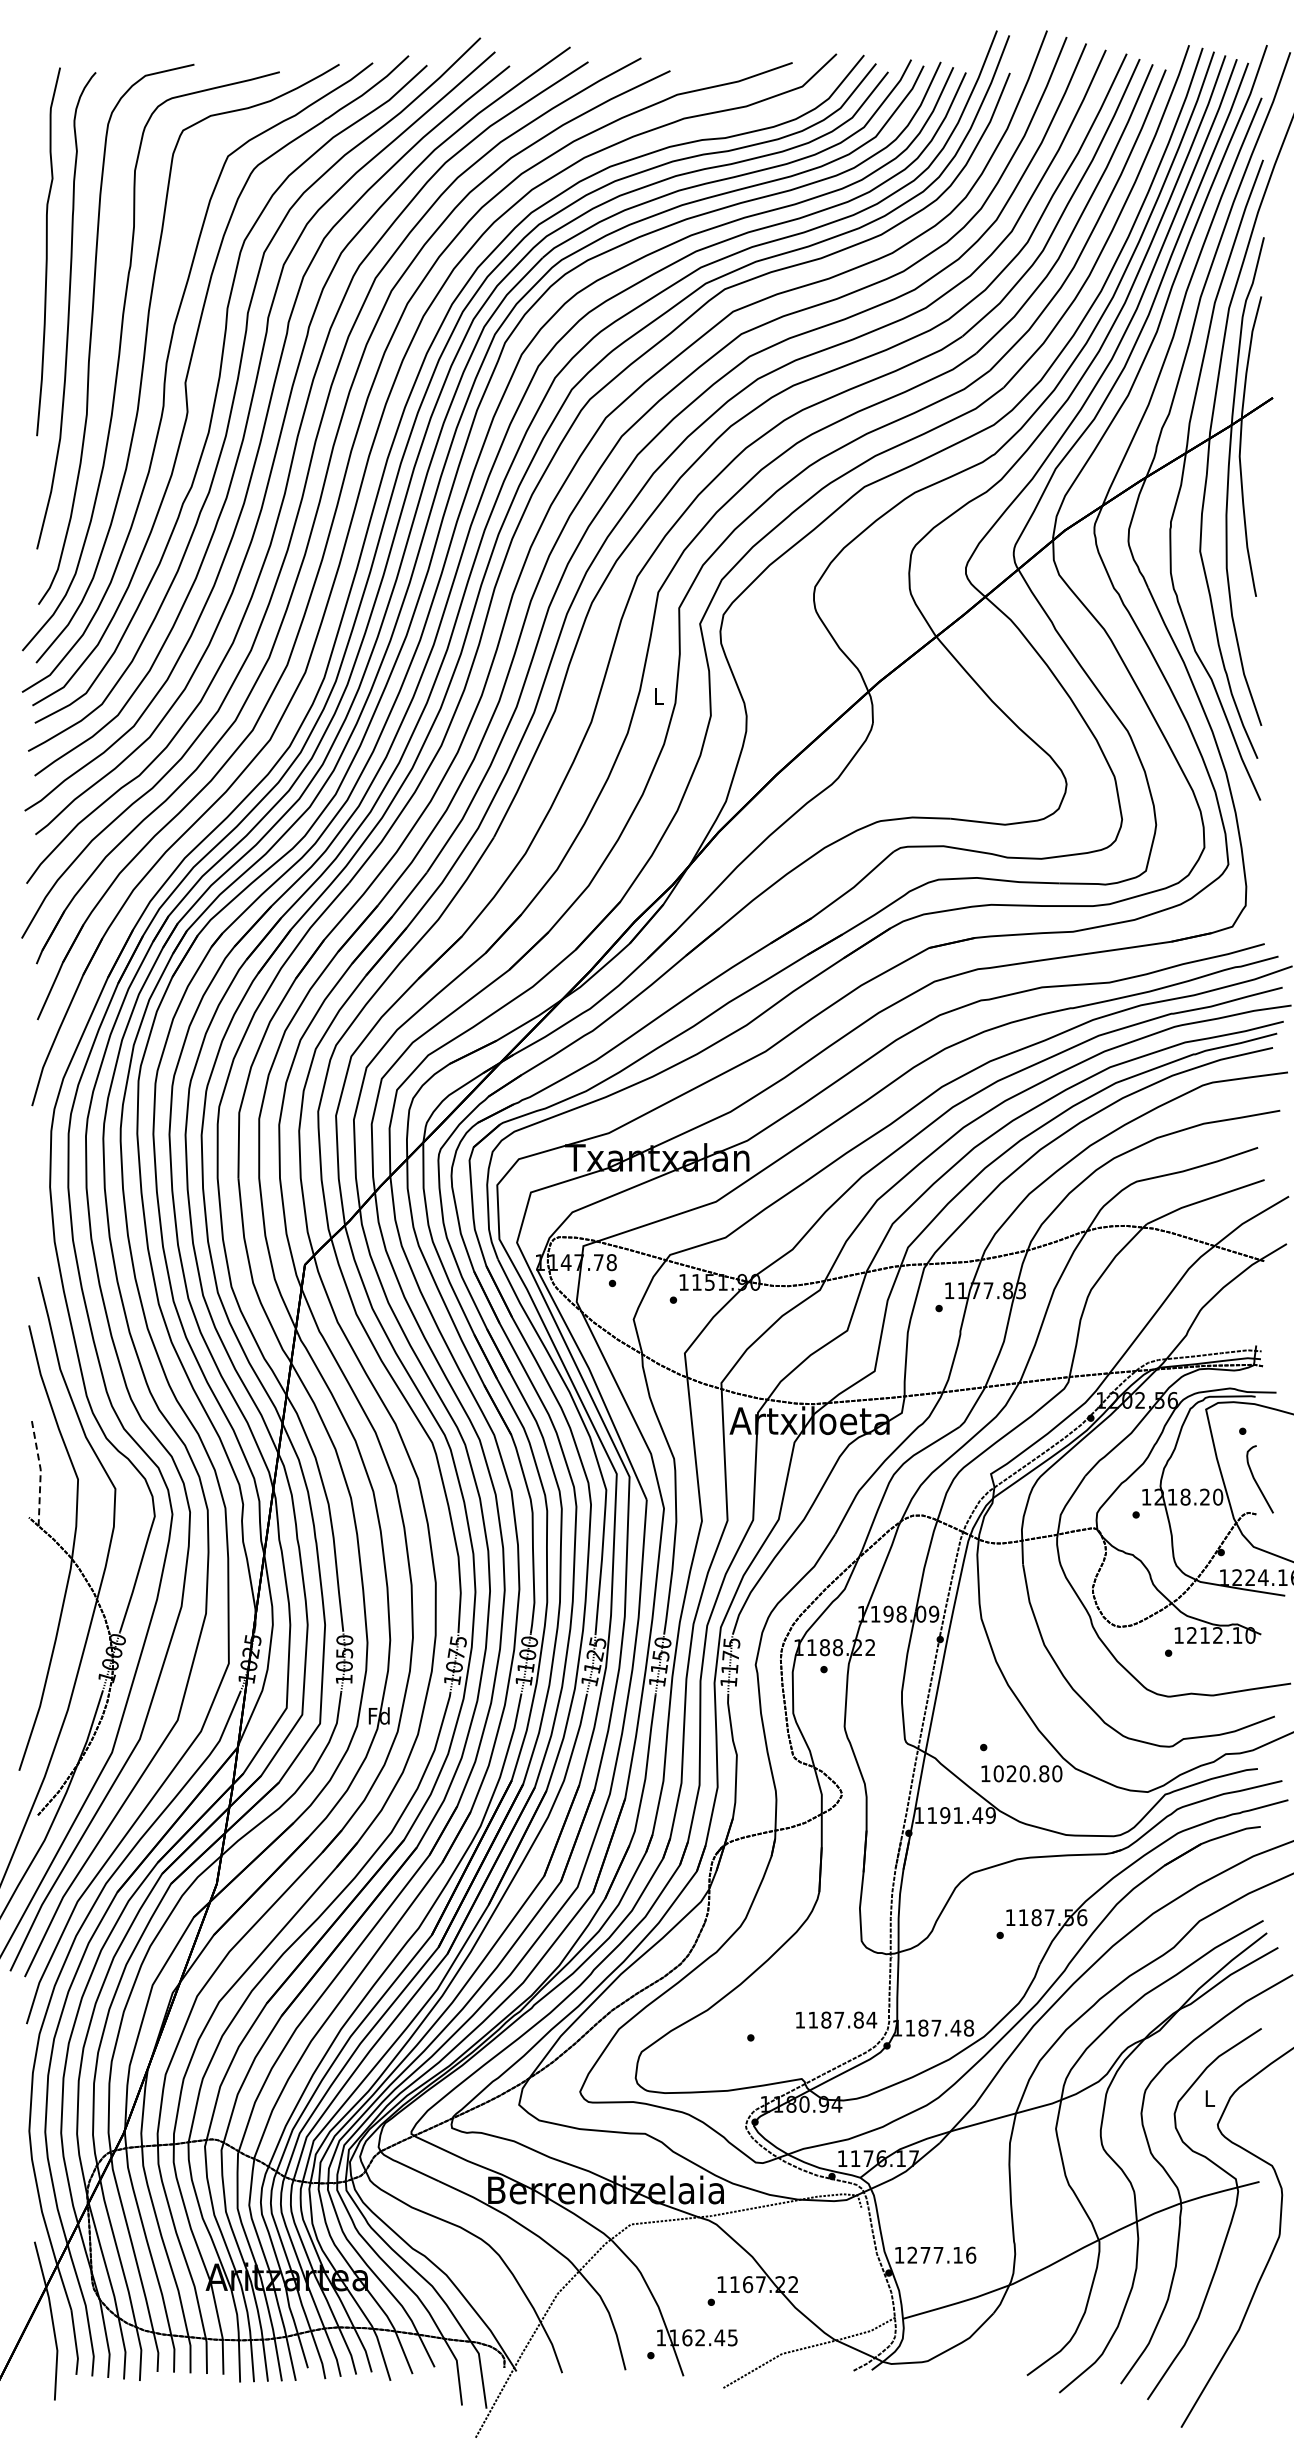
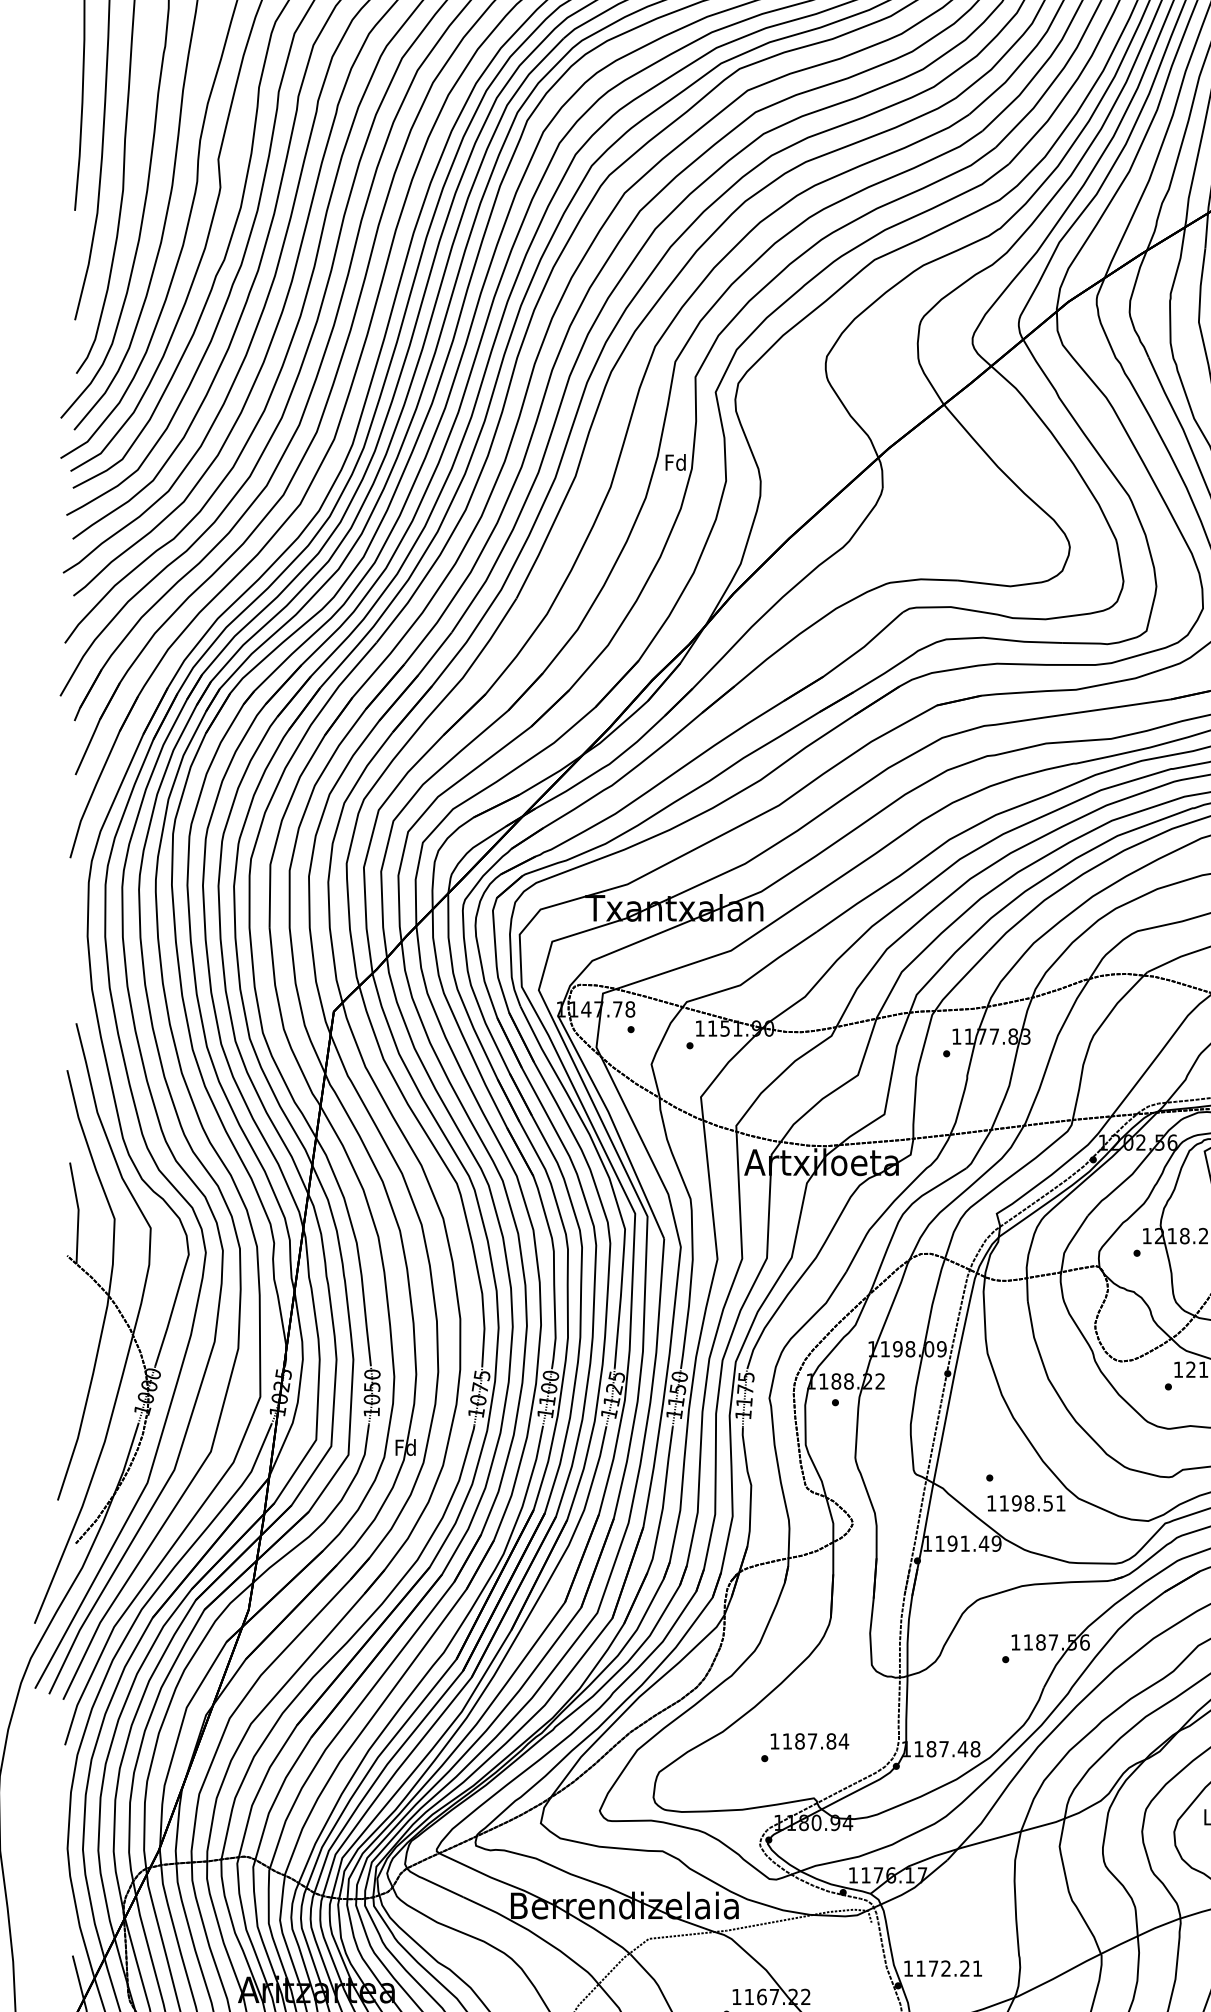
text: (658, 696) -> (675, 462), L -> Fd
line: (40, 1472) -> (78, 1212), dashed -> solid
text: (1027, 1773) -> (1032, 1503), 1020.80 -> 1198.51
text: (836, 2019) -> (809, 1740), moved
text: (941, 2254) -> (948, 1967), 1277.16 -> 1172.21

